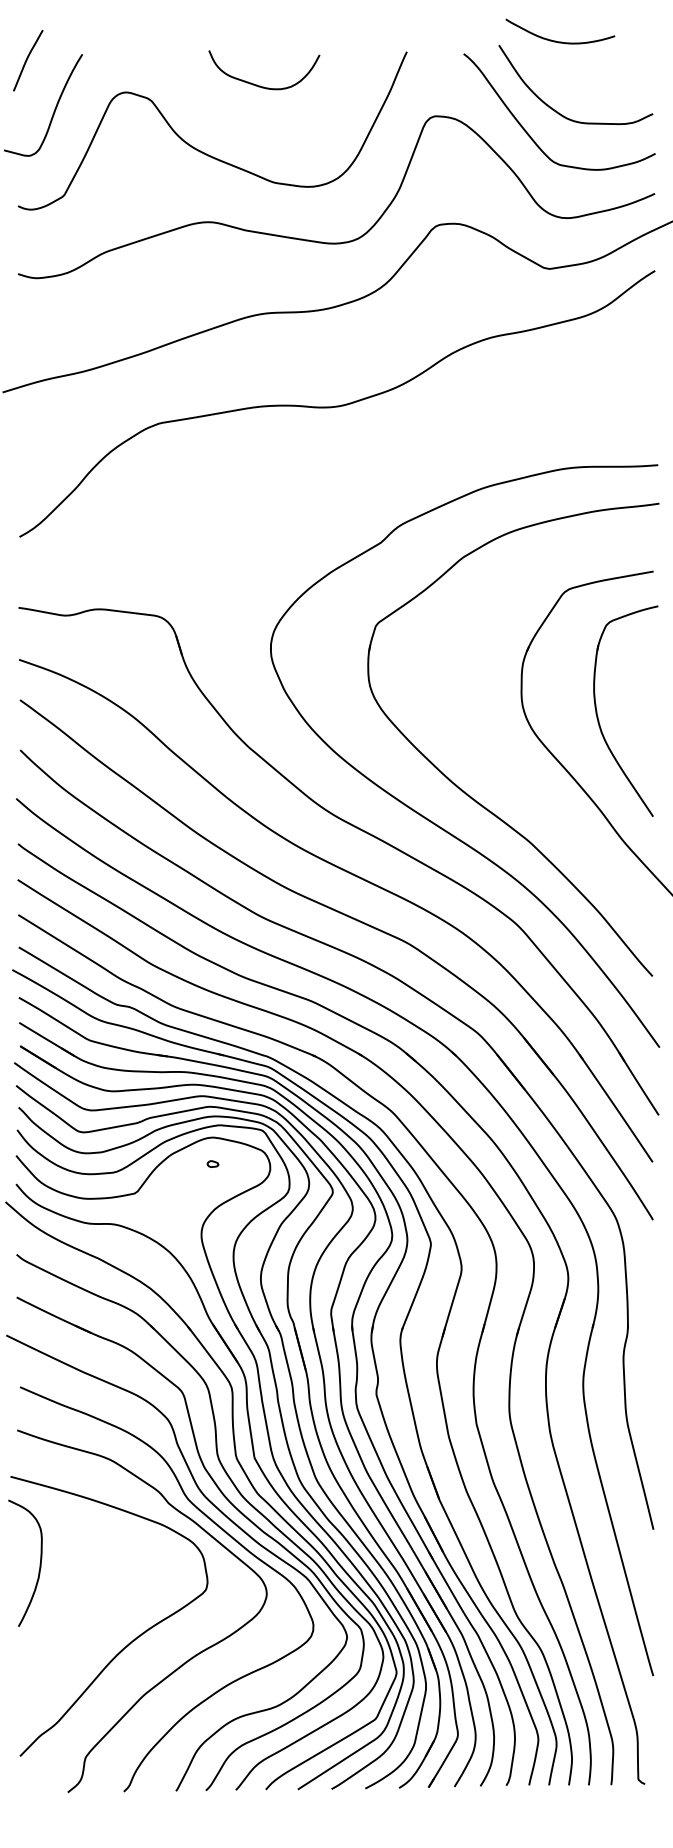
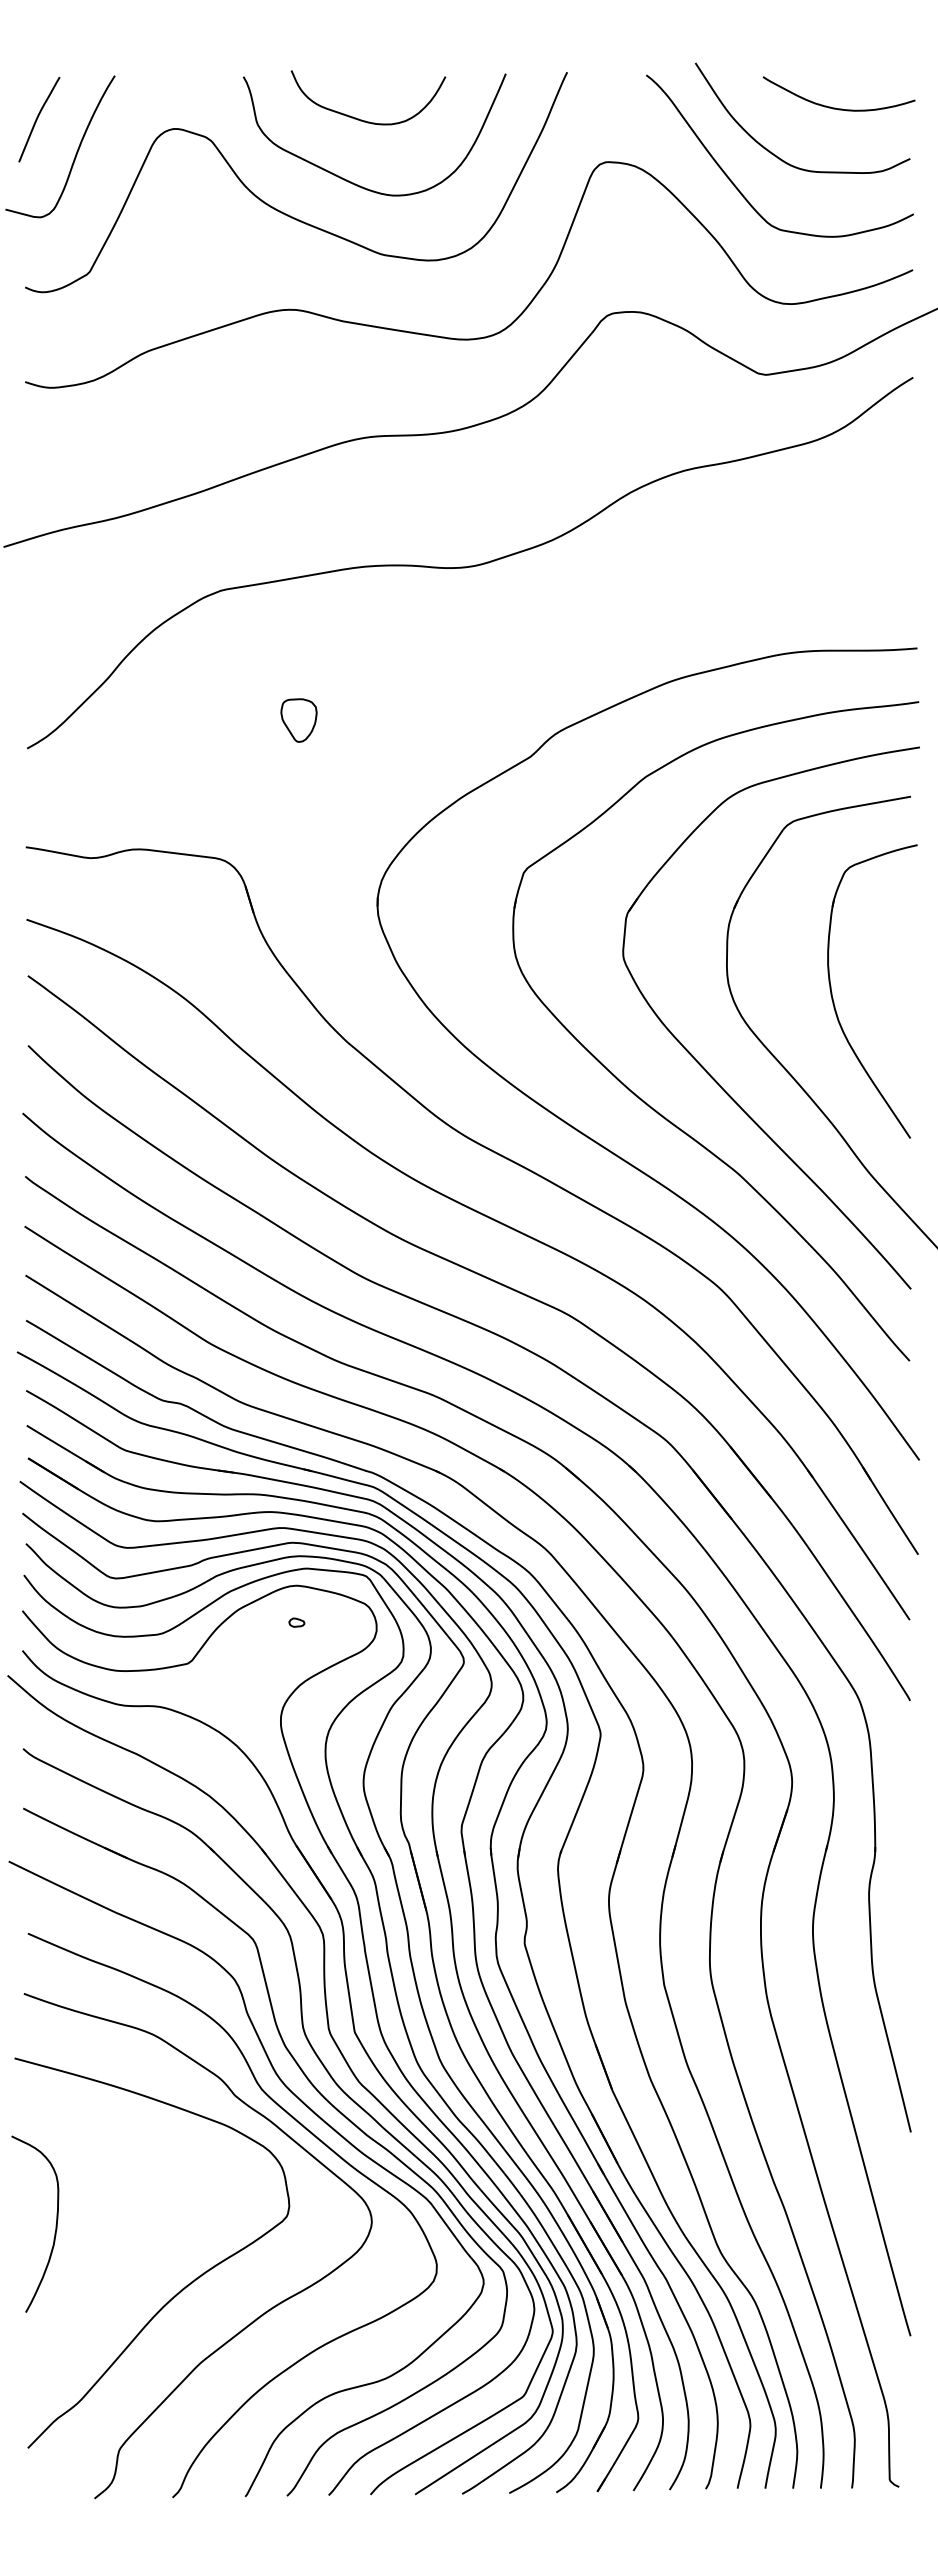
curve: (557, 41) -> (835, 107), moved
curve: (27, 59) -> (38, 118), moved
curve: (252, 130) -> (351, 181), added
part: (214, 516) -> (298, 720), added
part: (506, 766) -> (705, 1068), added
curve: (39, 1563) -> (55, 2224), moved

